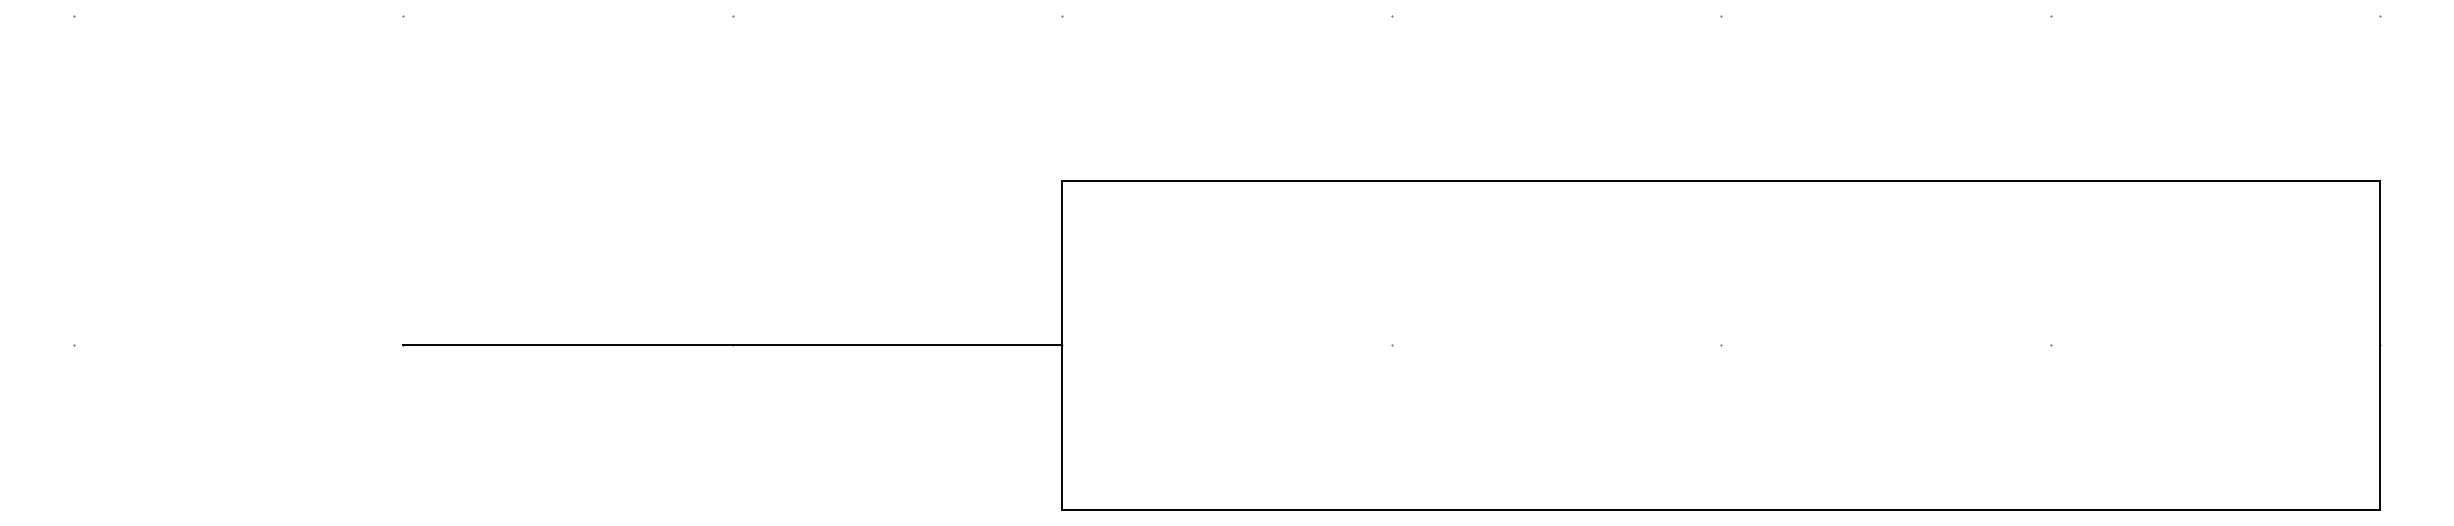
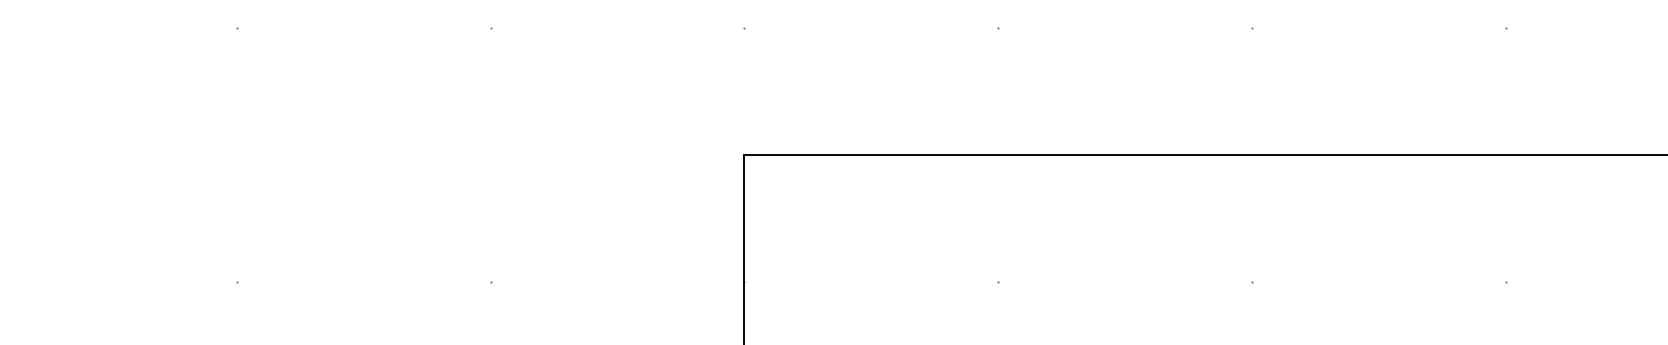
line: (732, 345) -> (490, 282), removed

